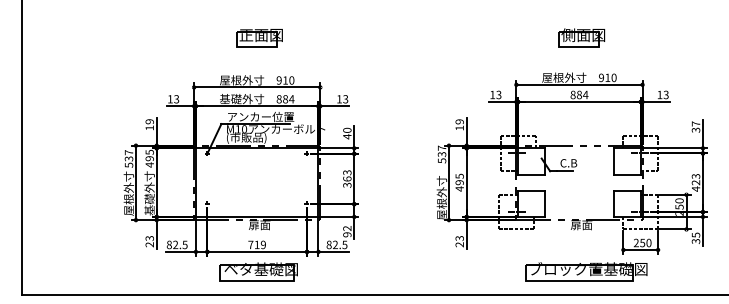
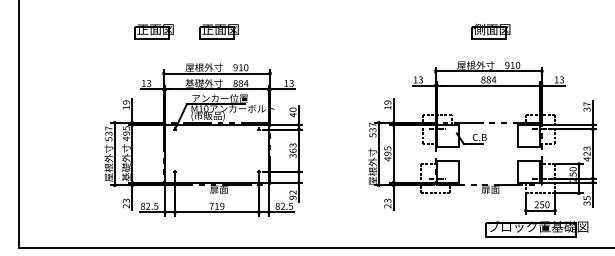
part: (182, 38) -> (154, 32), added
part: (258, 271) -> (218, 228), removed
part: (586, 271) -> (536, 228), moved

